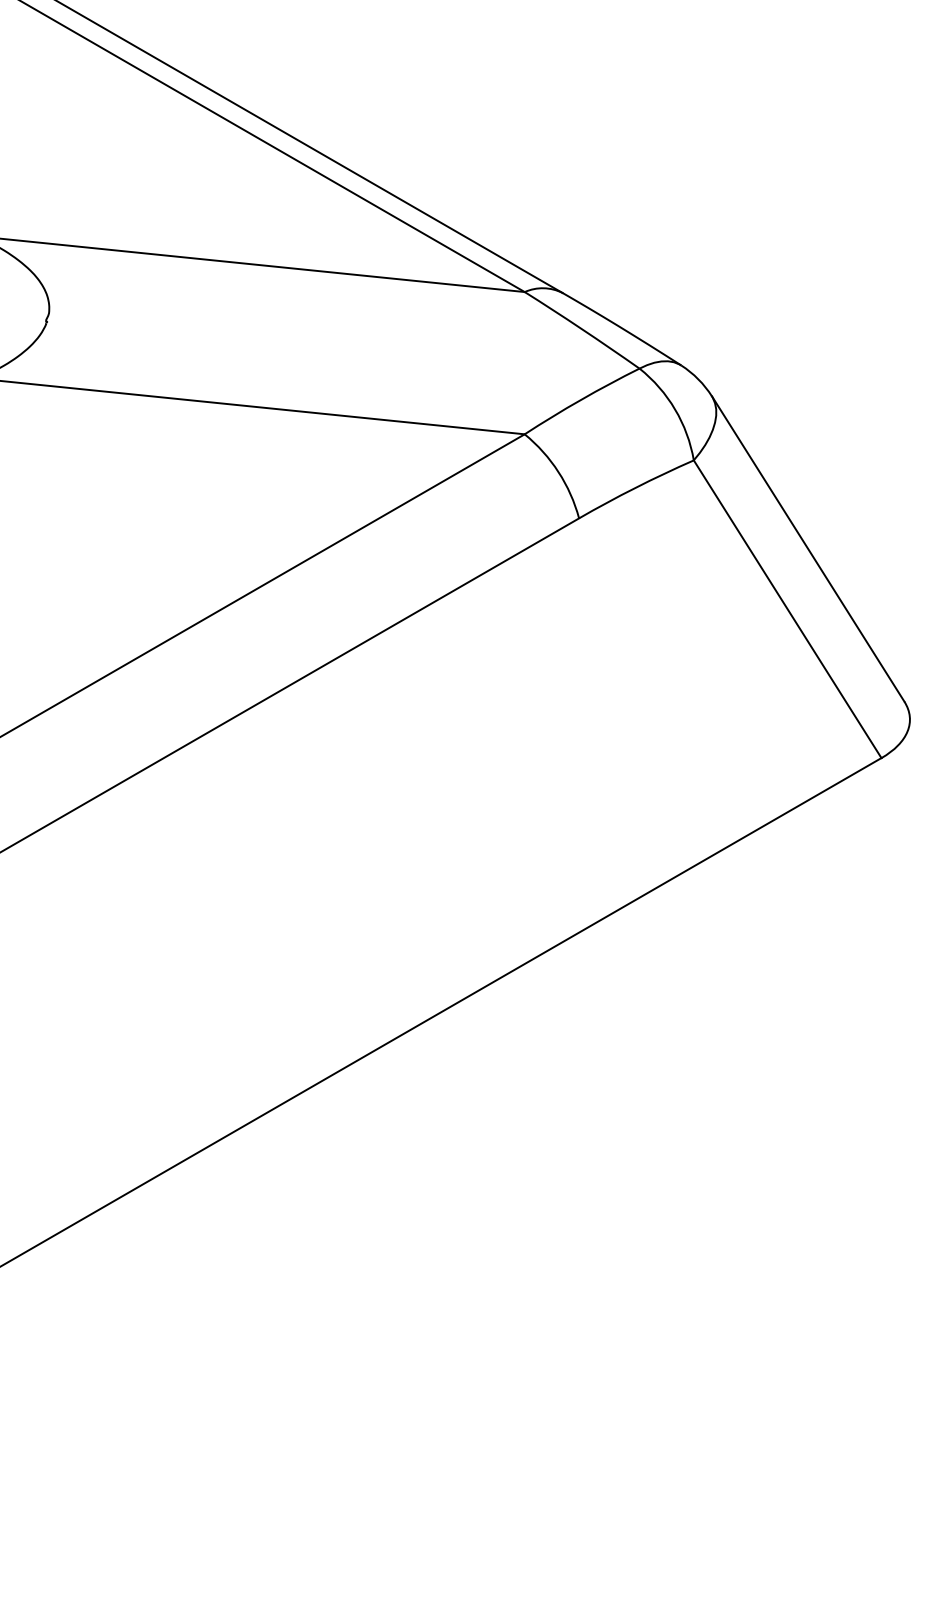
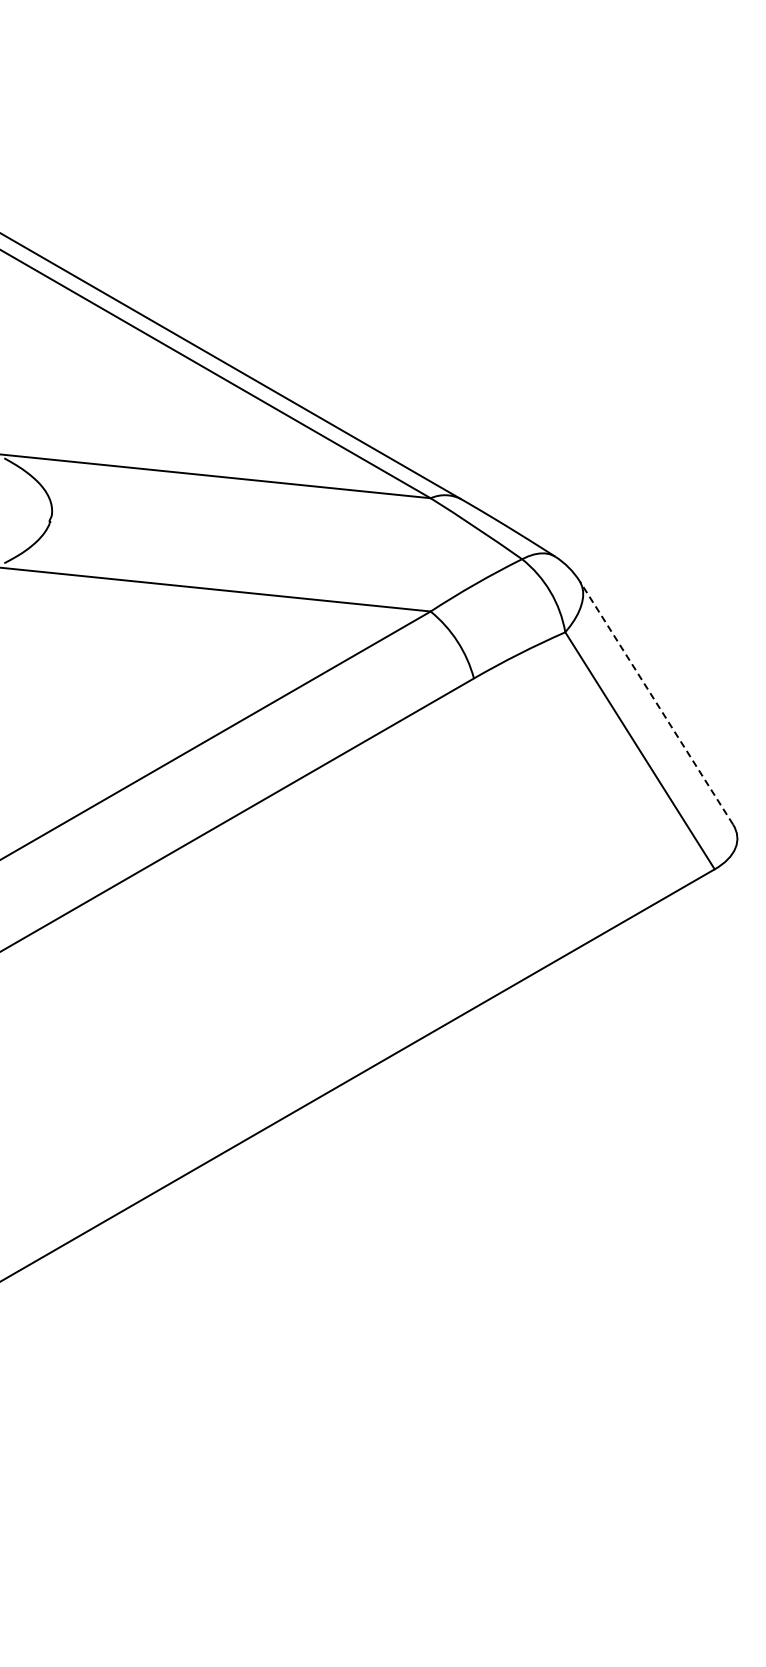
line: (808, 548) -> (656, 702), solid -> dashed

